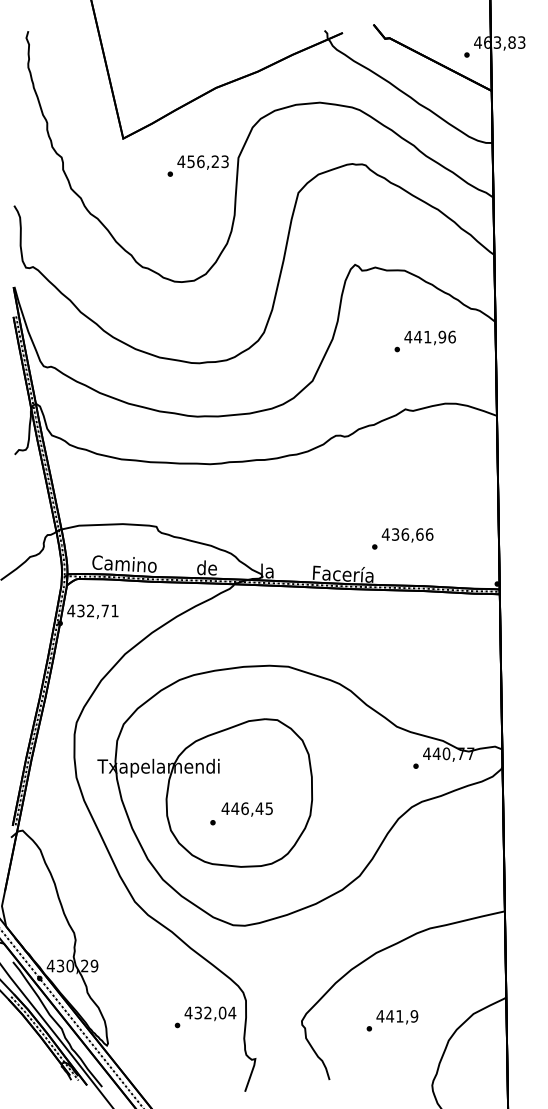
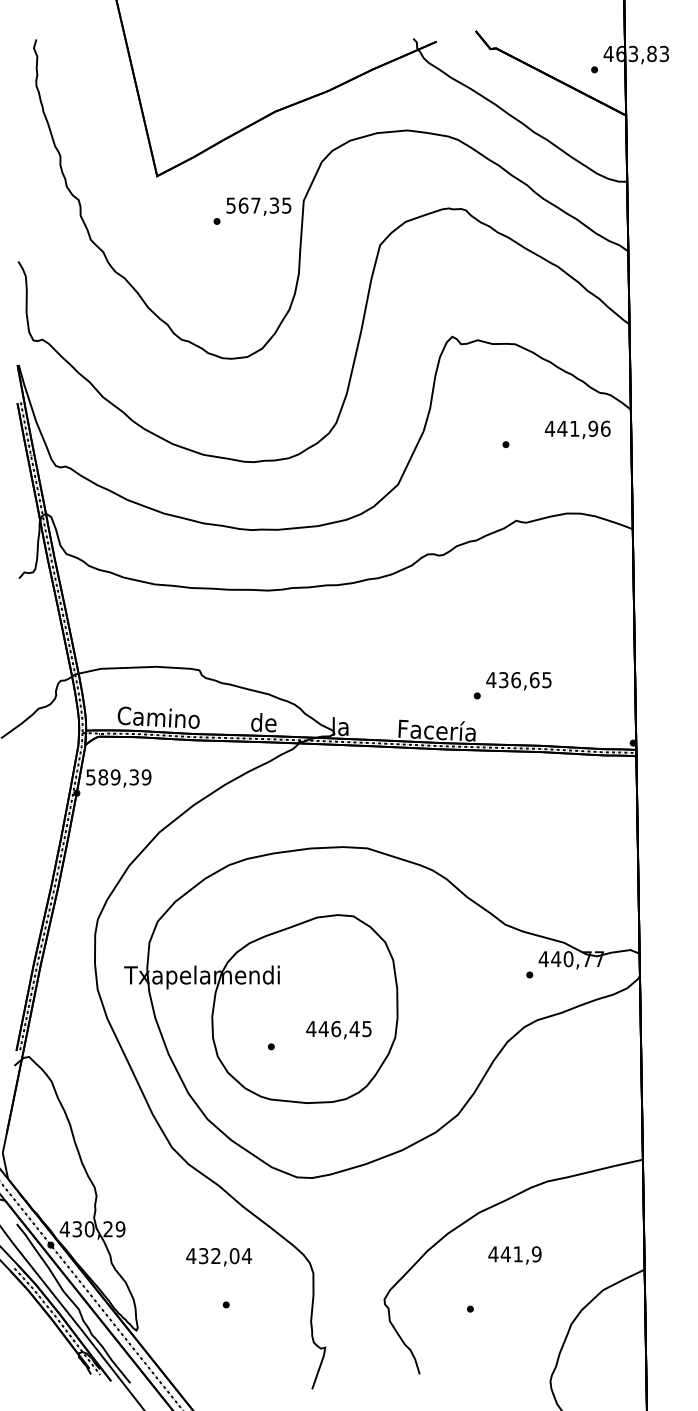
text: (202, 161) -> (258, 205), 456,23 -> 567,35
text: (429, 337) -> (577, 429), moved
text: (429, 534) -> (546, 680), 436,66 -> 436,65
text: (92, 611) -> (118, 777), 432,71 -> 589,39
text: (246, 809) -> (338, 1030), moved
text: (210, 1014) -> (219, 1257), moved
text: (396, 1017) -> (514, 1255), moved

